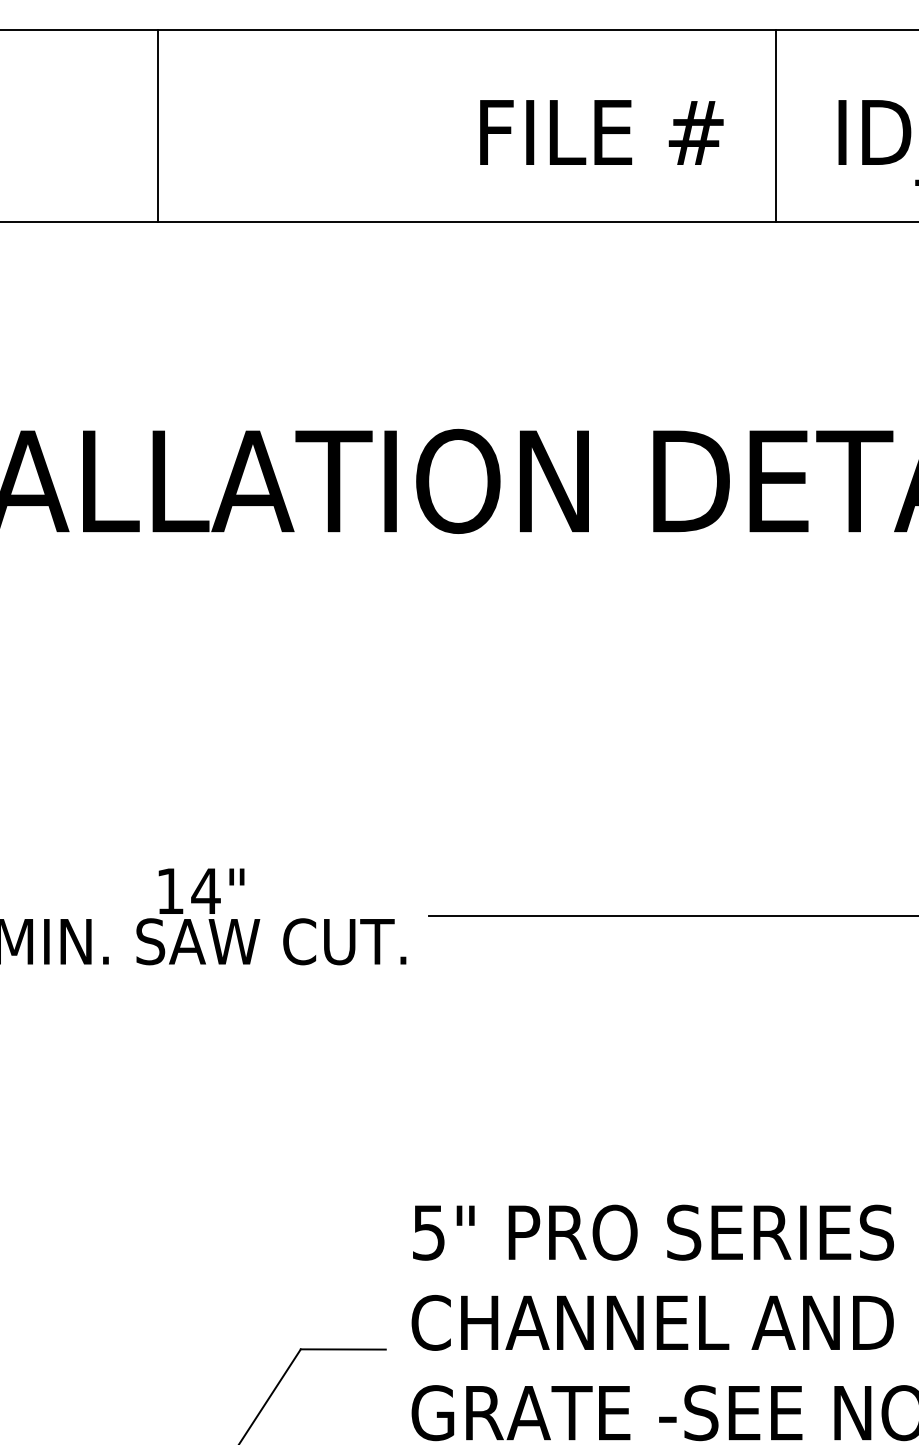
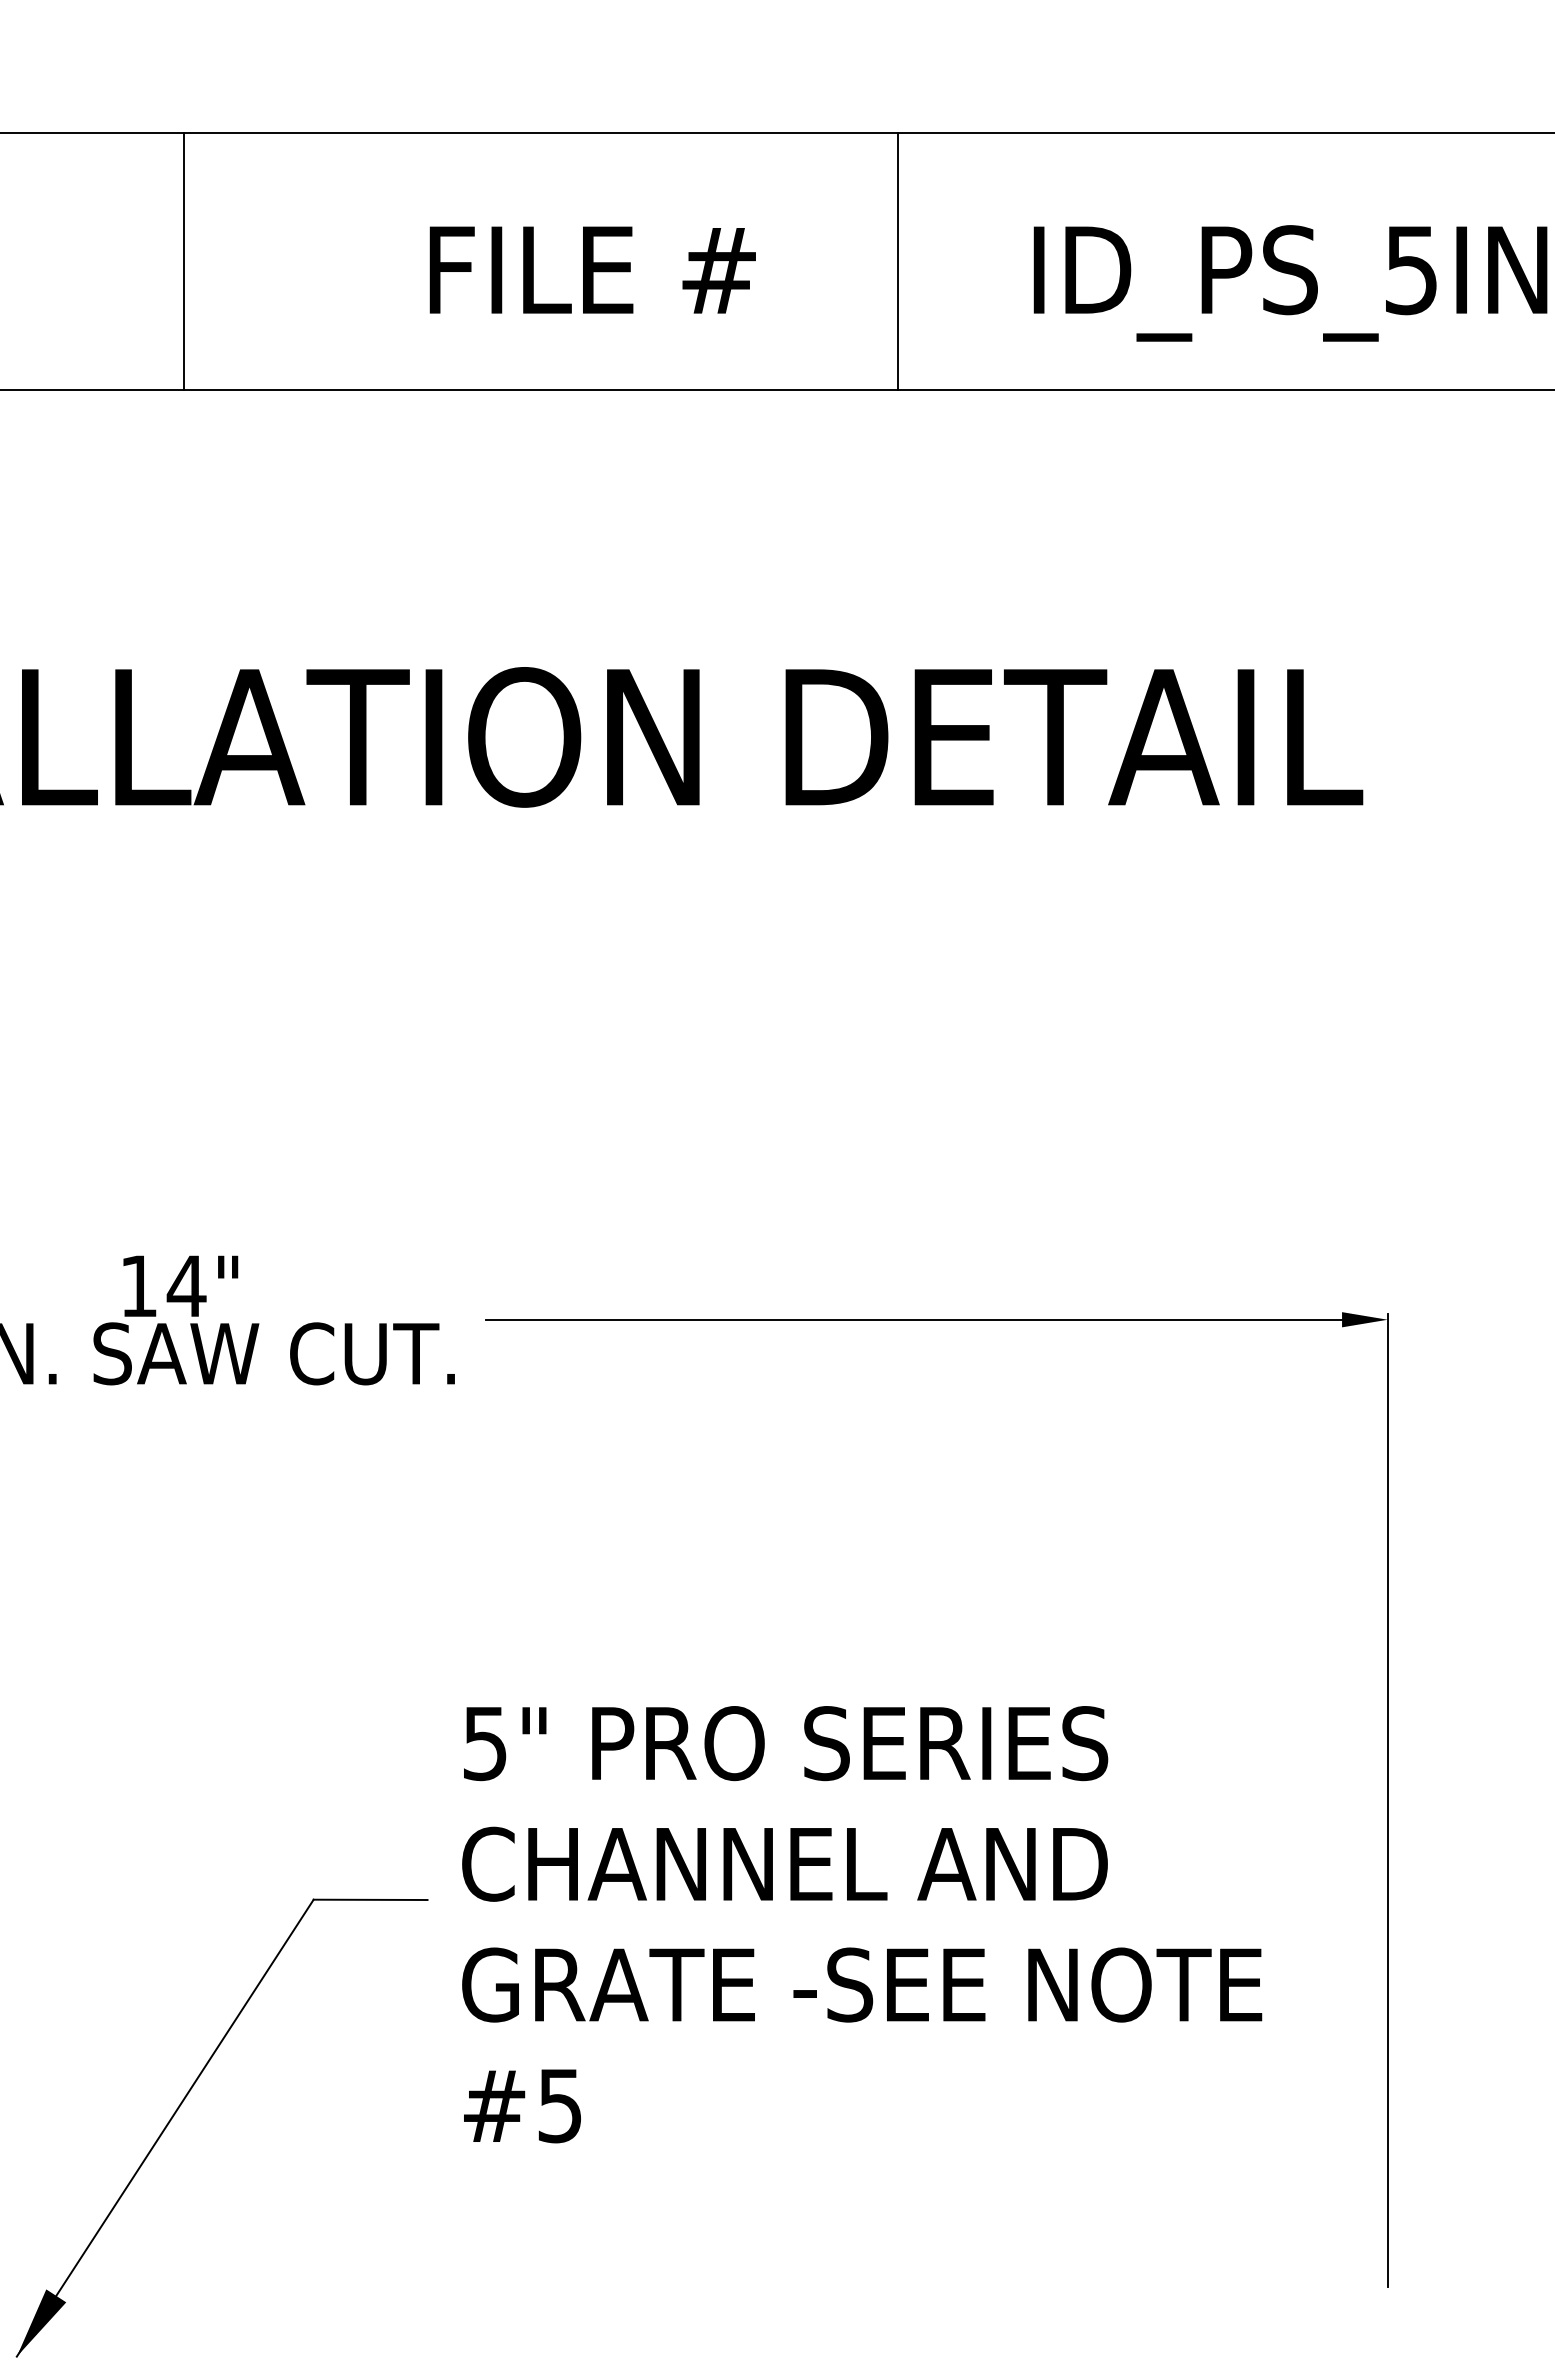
line: (158, 126) -> (183, 261), moved
line: (776, 126) -> (898, 261), moved
text: (601, 132) -> (592, 269), moved

